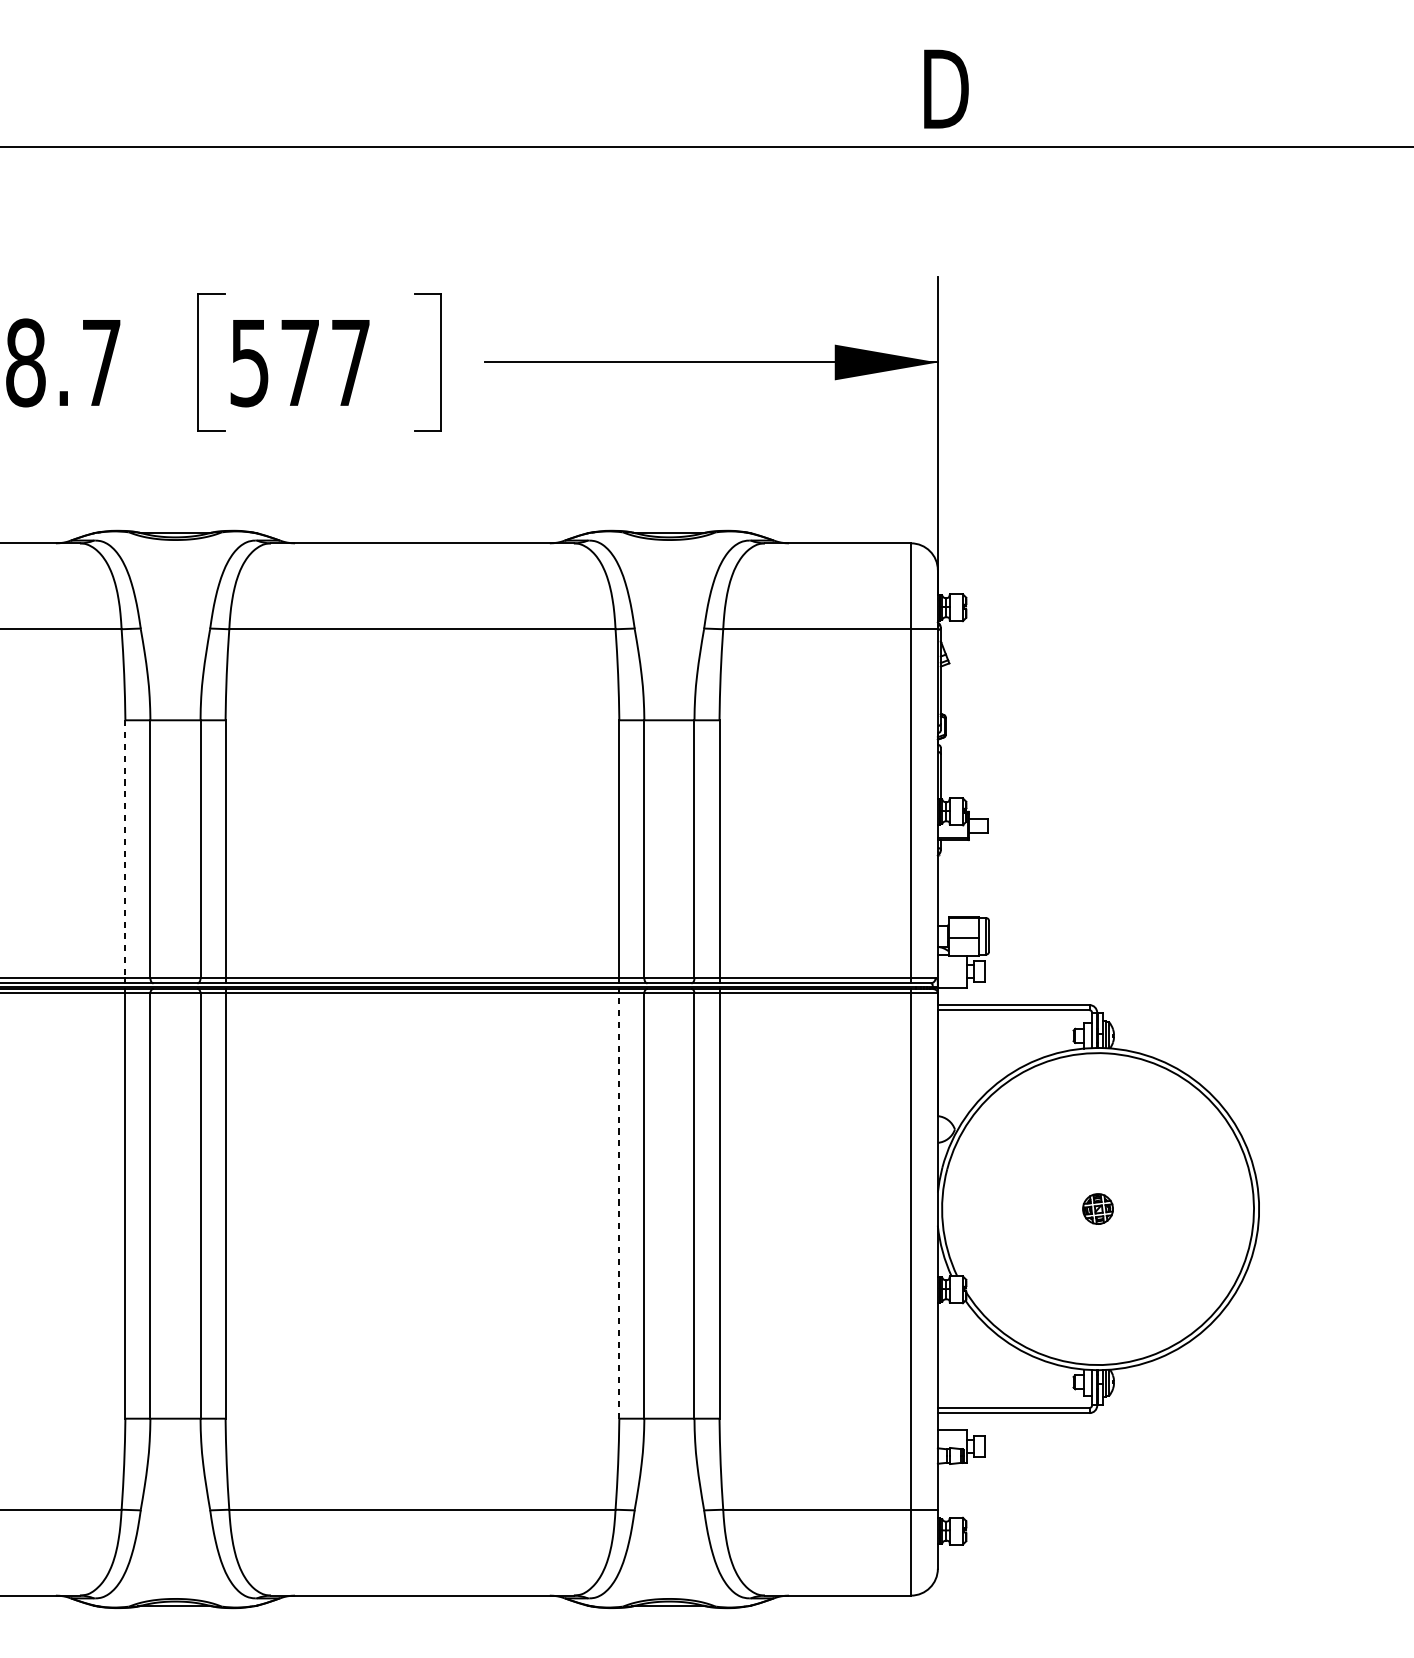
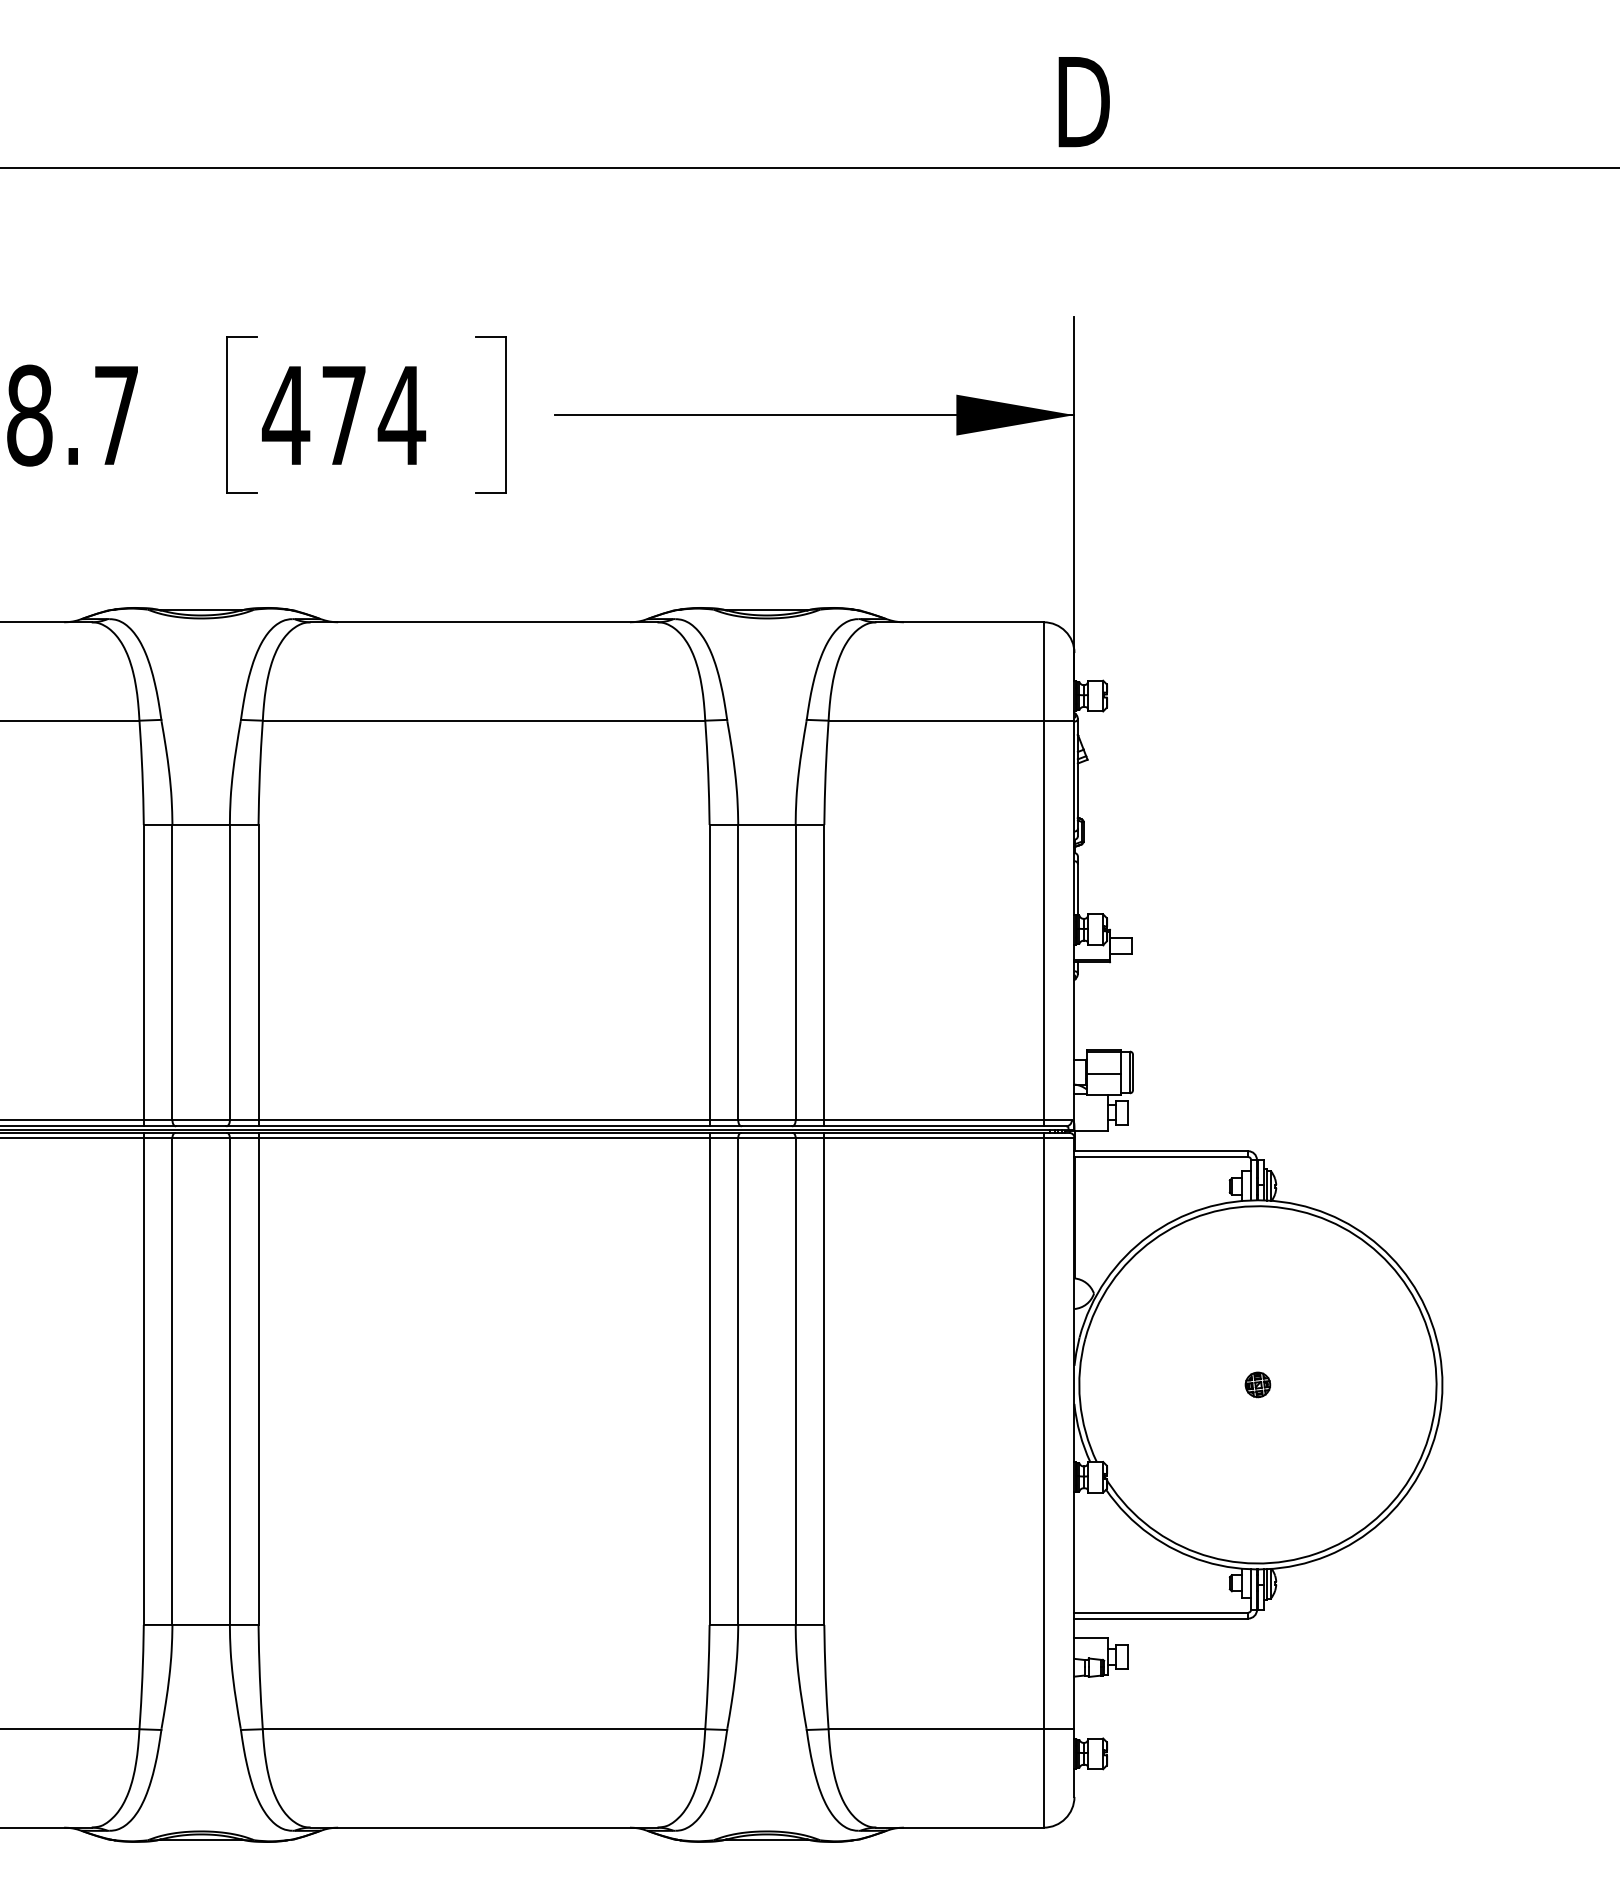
text: (299, 363) -> (343, 416), 577 -> 474
line: (125, 849) -> (143, 972), dashed -> solid
line: (619, 1206) -> (709, 1381), dashed -> solid
part: (1097, 1208) -> (1257, 1384), size x0.71

